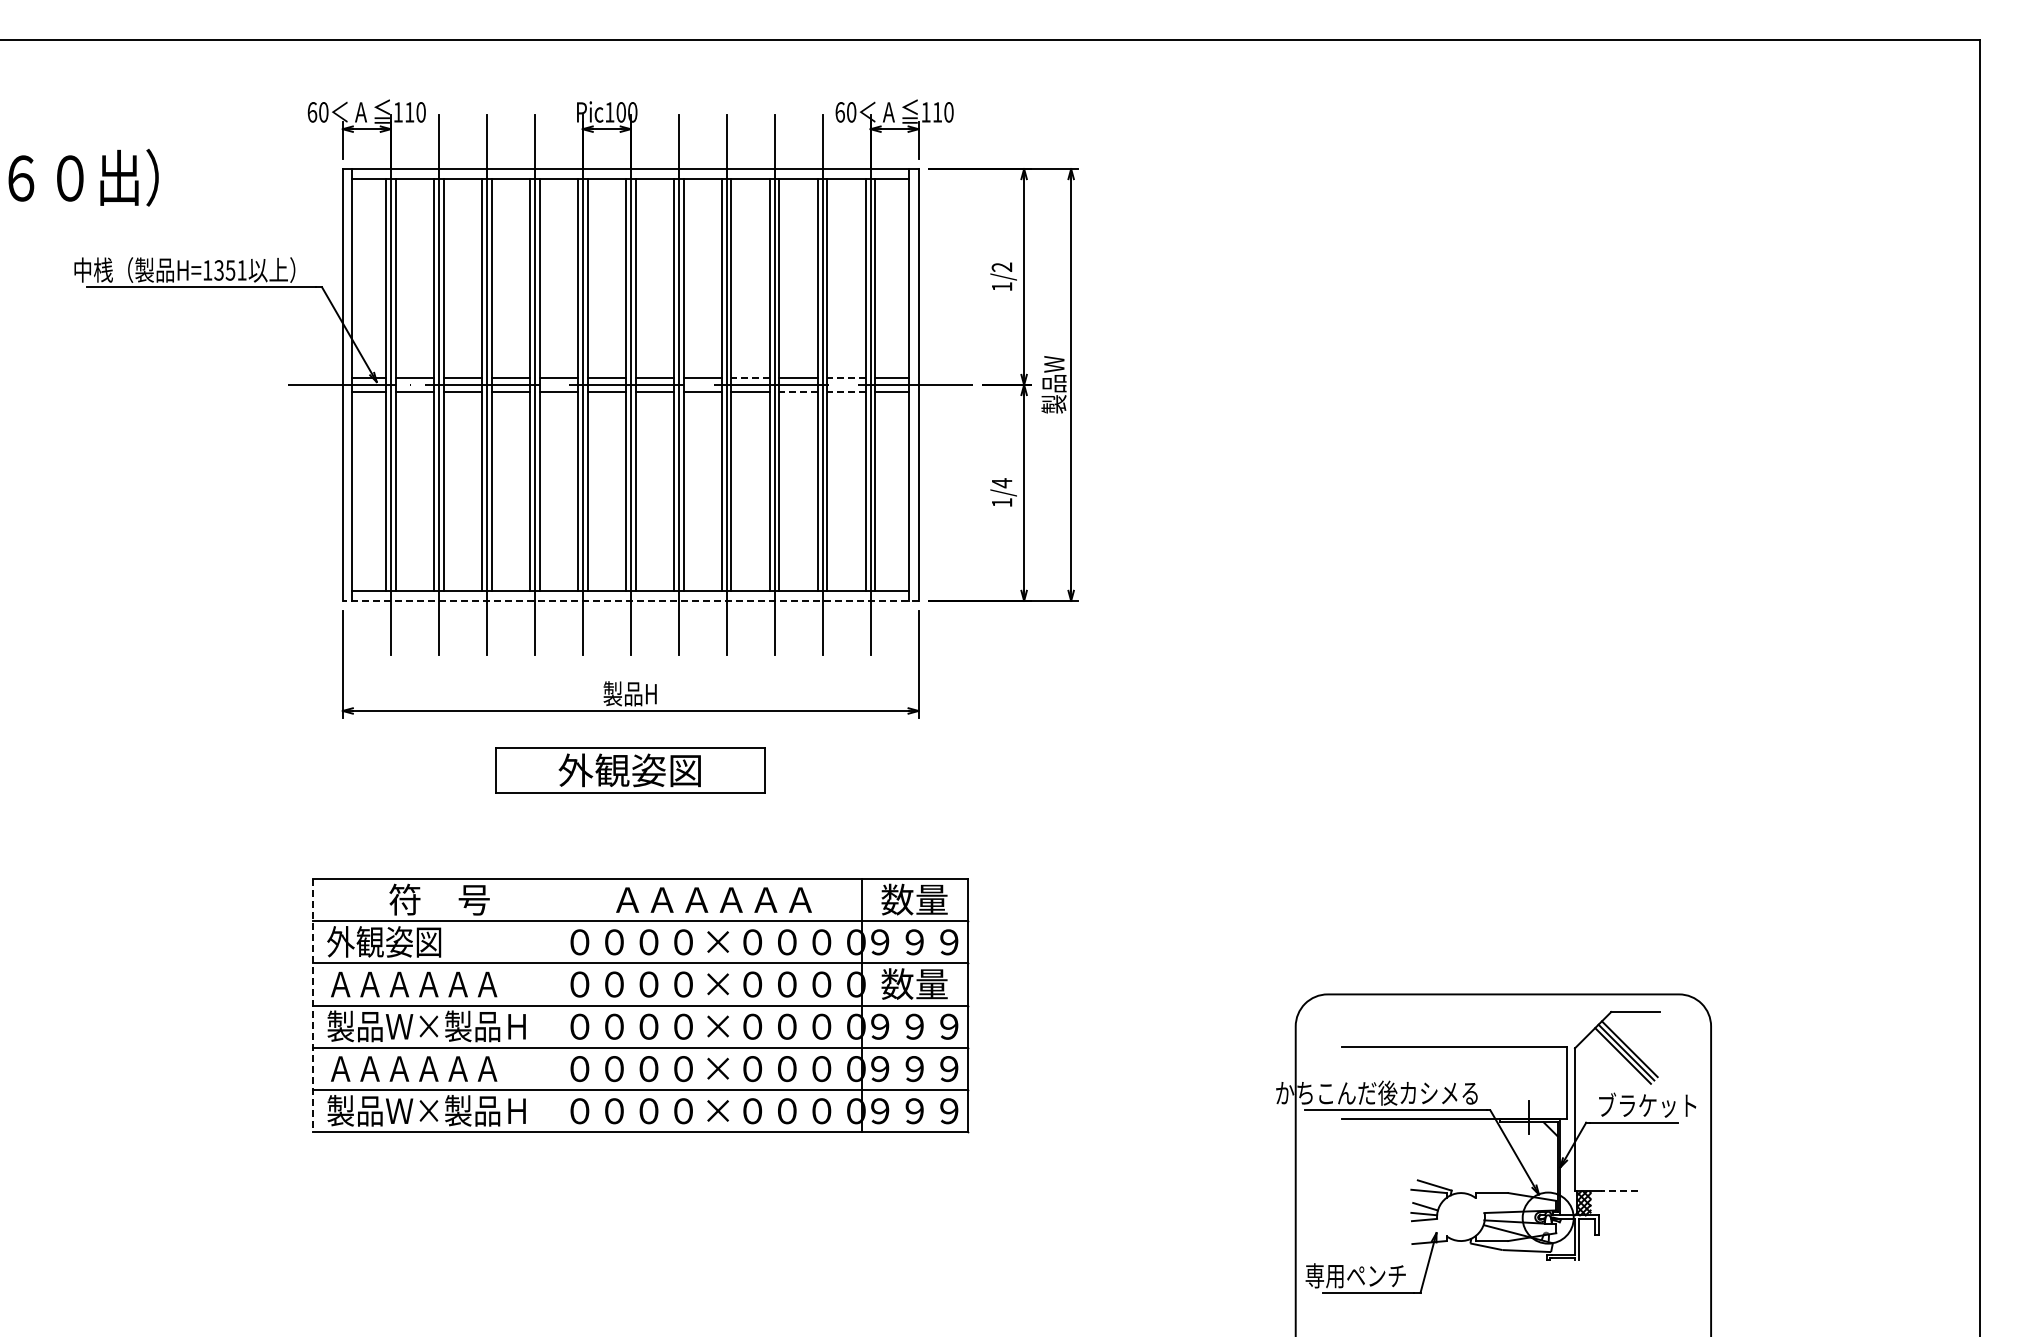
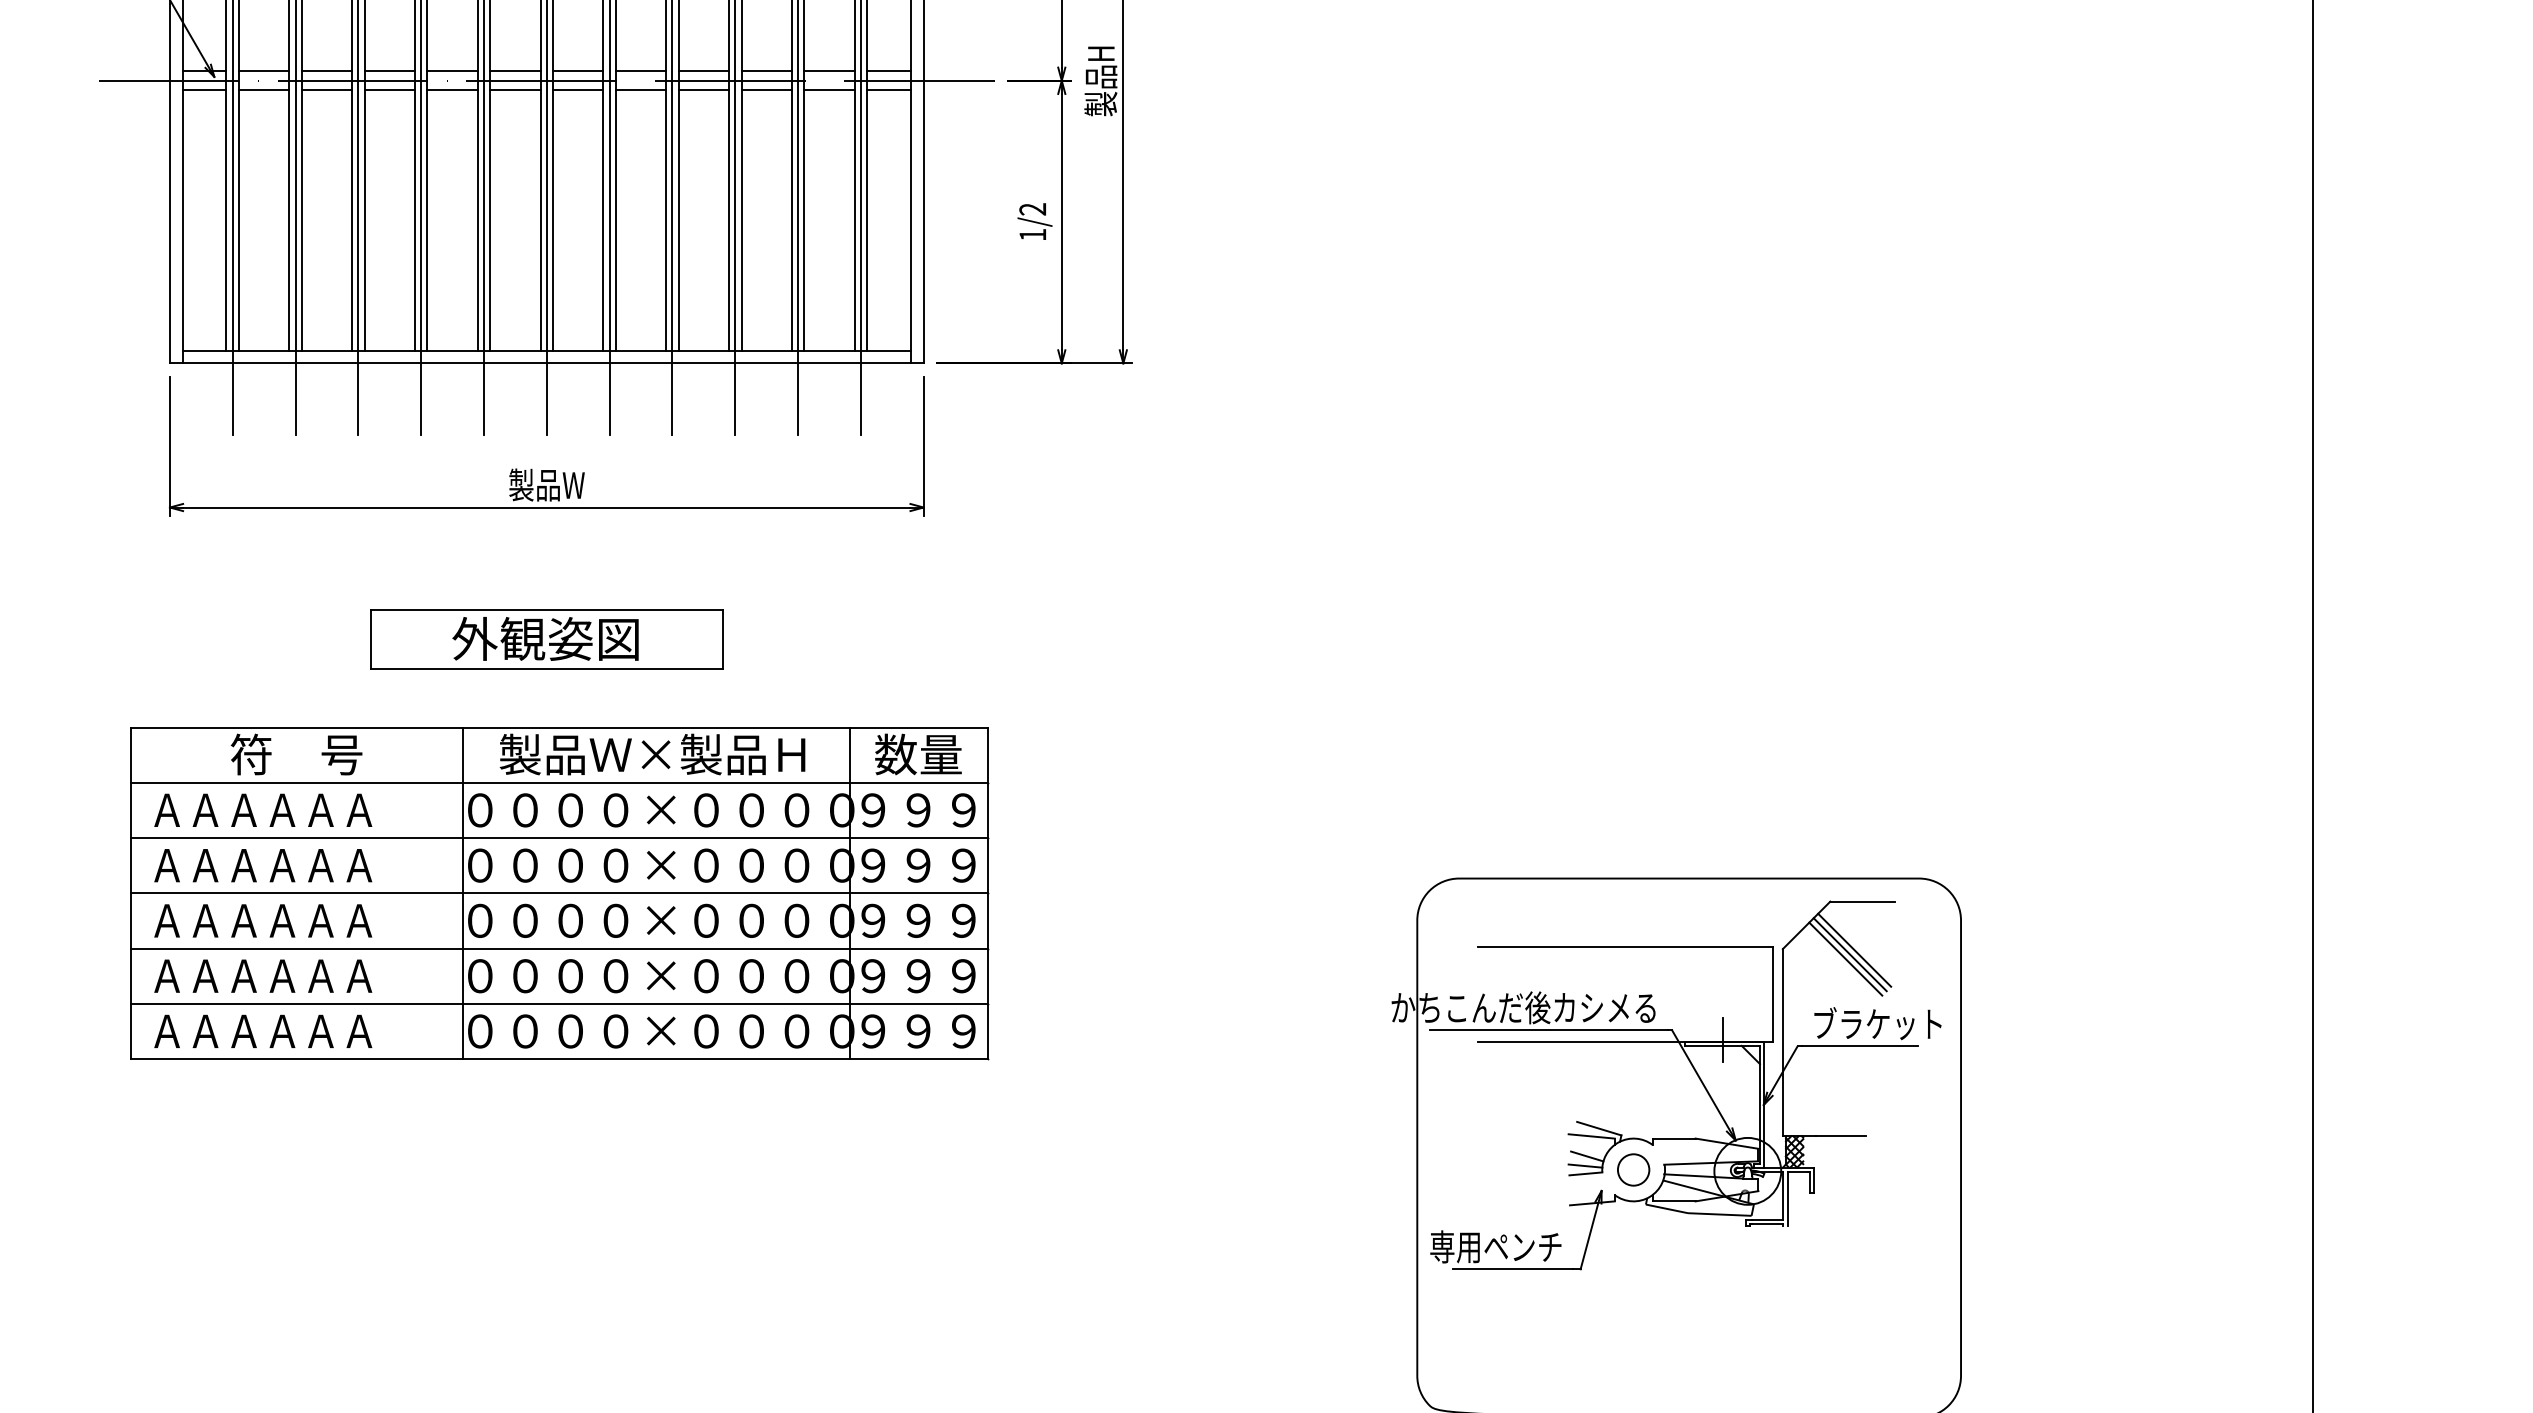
line: (750, 377) -> (703, 71), dashed -> solid
line: (846, 377) -> (829, 71), dashed -> solid
text: (1053, 384) -> (1100, 80), 製品W -> 製品H
line: (798, 392) -> (766, 90), dashed -> solid
line: (846, 392) -> (829, 90), dashed -> solid
text: (1001, 483) -> (1032, 209), 1/4 -> 1/2
line: (630, 600) -> (546, 362), dashed -> solid
text: (630, 693) -> (546, 484), 製品H -> 製品W
part: (630, 770) -> (546, 639), moved
text: (711, 899) -> (652, 754), ＡＡＡＡＡＡ -> 製品Ｗ×製品Ｈ
text: (412, 941) -> (261, 809), 外観姿図 -> ＡＡＡＡＡＡ
text: (914, 983) -> (918, 864), 数量 -> ９９９
line: (313, 1005) -> (131, 893), dashed -> solid
line: (566, 1005) -> (462, 893), added
text: (426, 1026) -> (279, 920), 製品Ｗ×製品Ｈ -> ＡＡＡＡＡＡ
text: (426, 1110) -> (279, 1030), 製品Ｗ×製品Ｈ -> ＡＡＡＡＡＡ
line: (1619, 1191) -> (1841, 1136), dashed -> solid
circle: (1460, 1216) -> (1632, 1169), added

